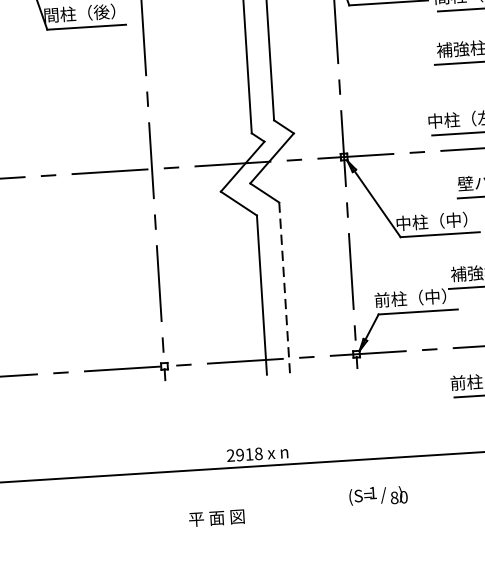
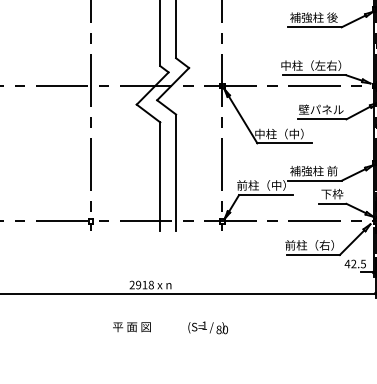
line: (285, 288) -> (176, 173), dashed -> solid
text: (377, 495) -> (207, 327), moved
text: (216, 518) -> (131, 327), moved

